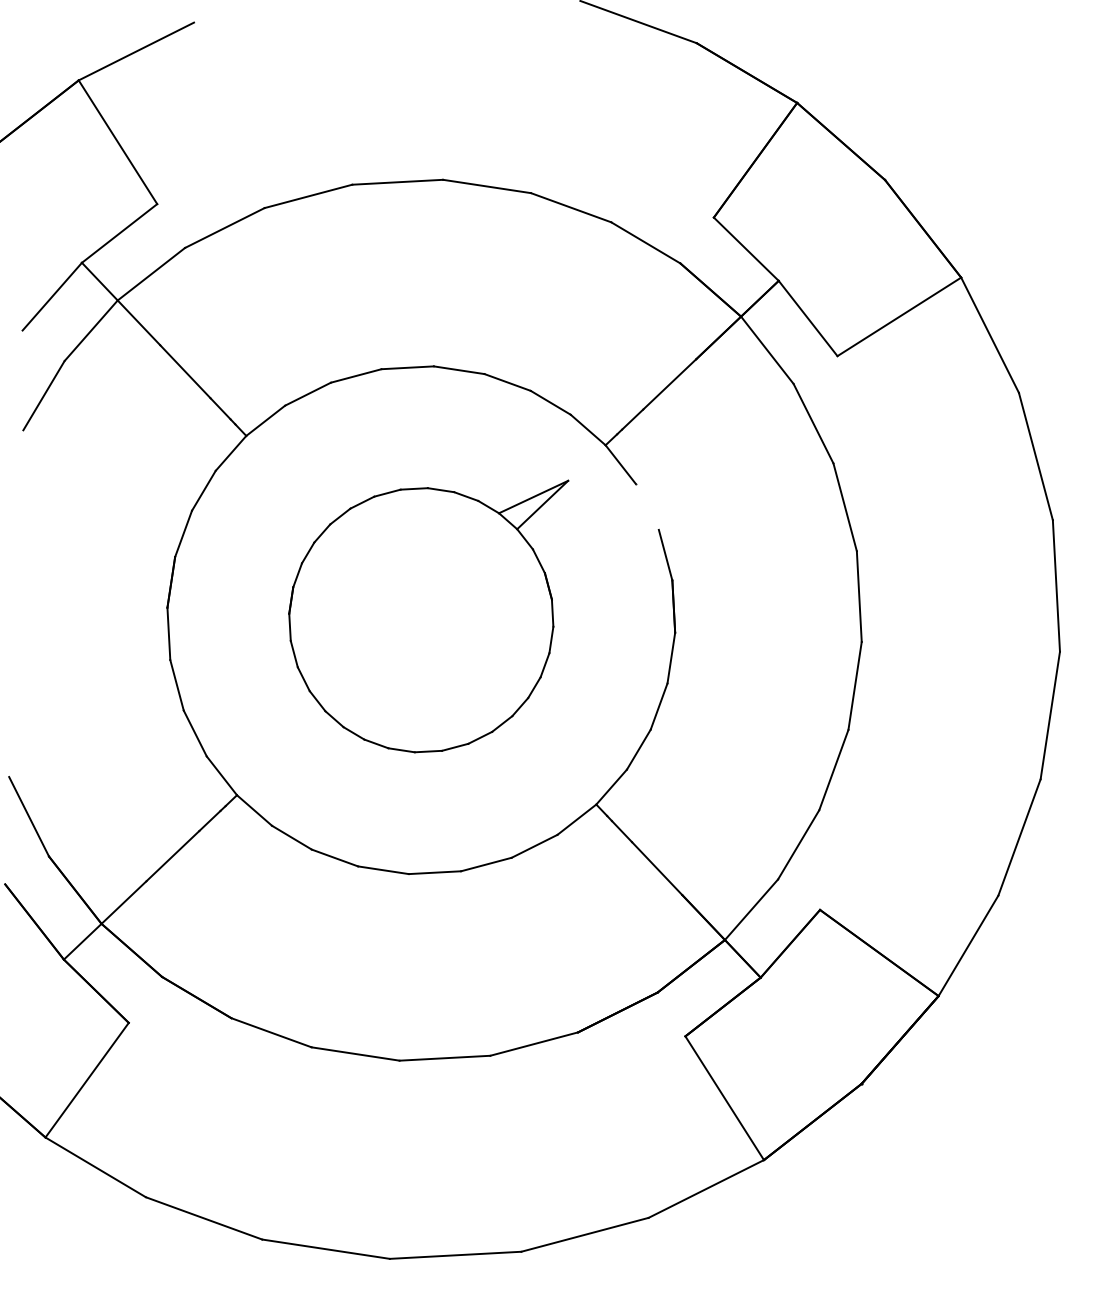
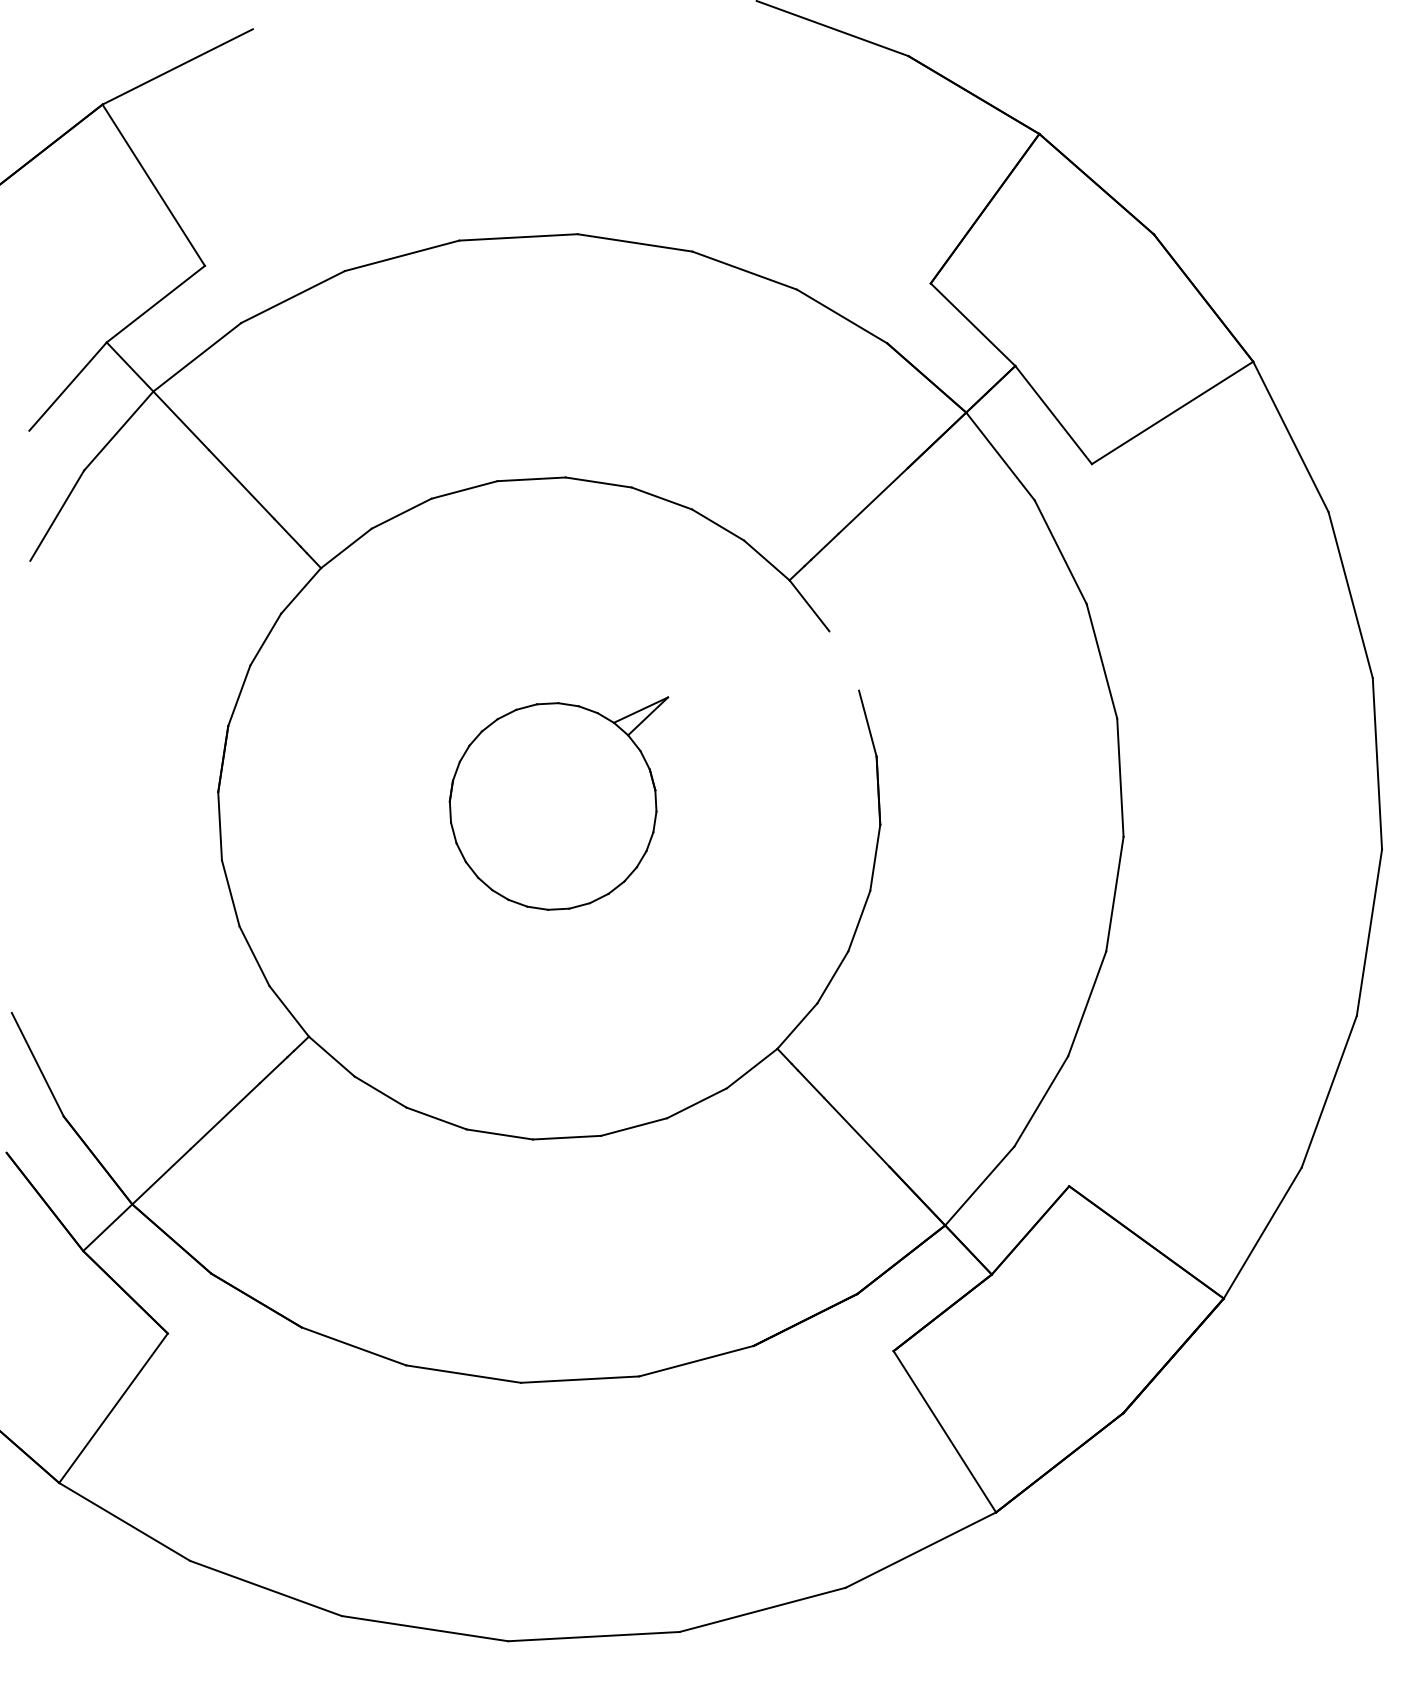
part: (428, 616) -> (558, 803), size x0.6

